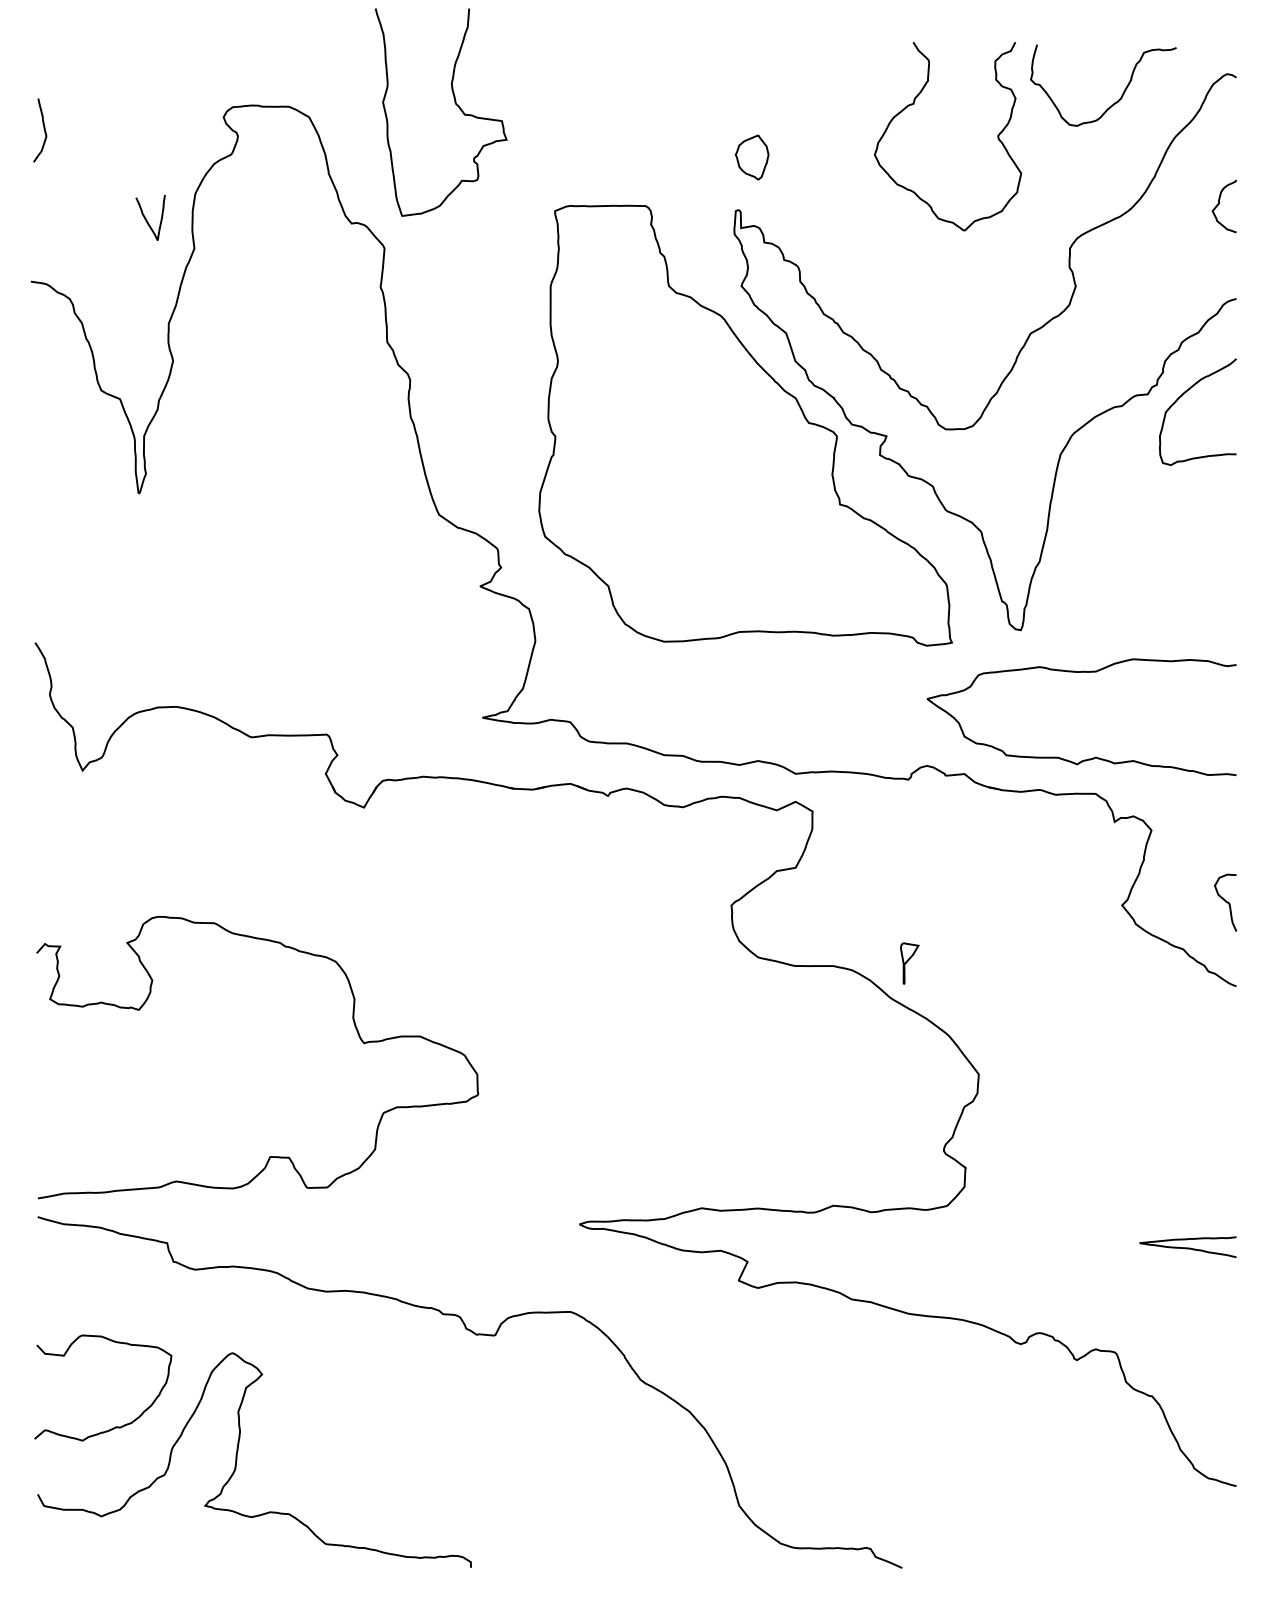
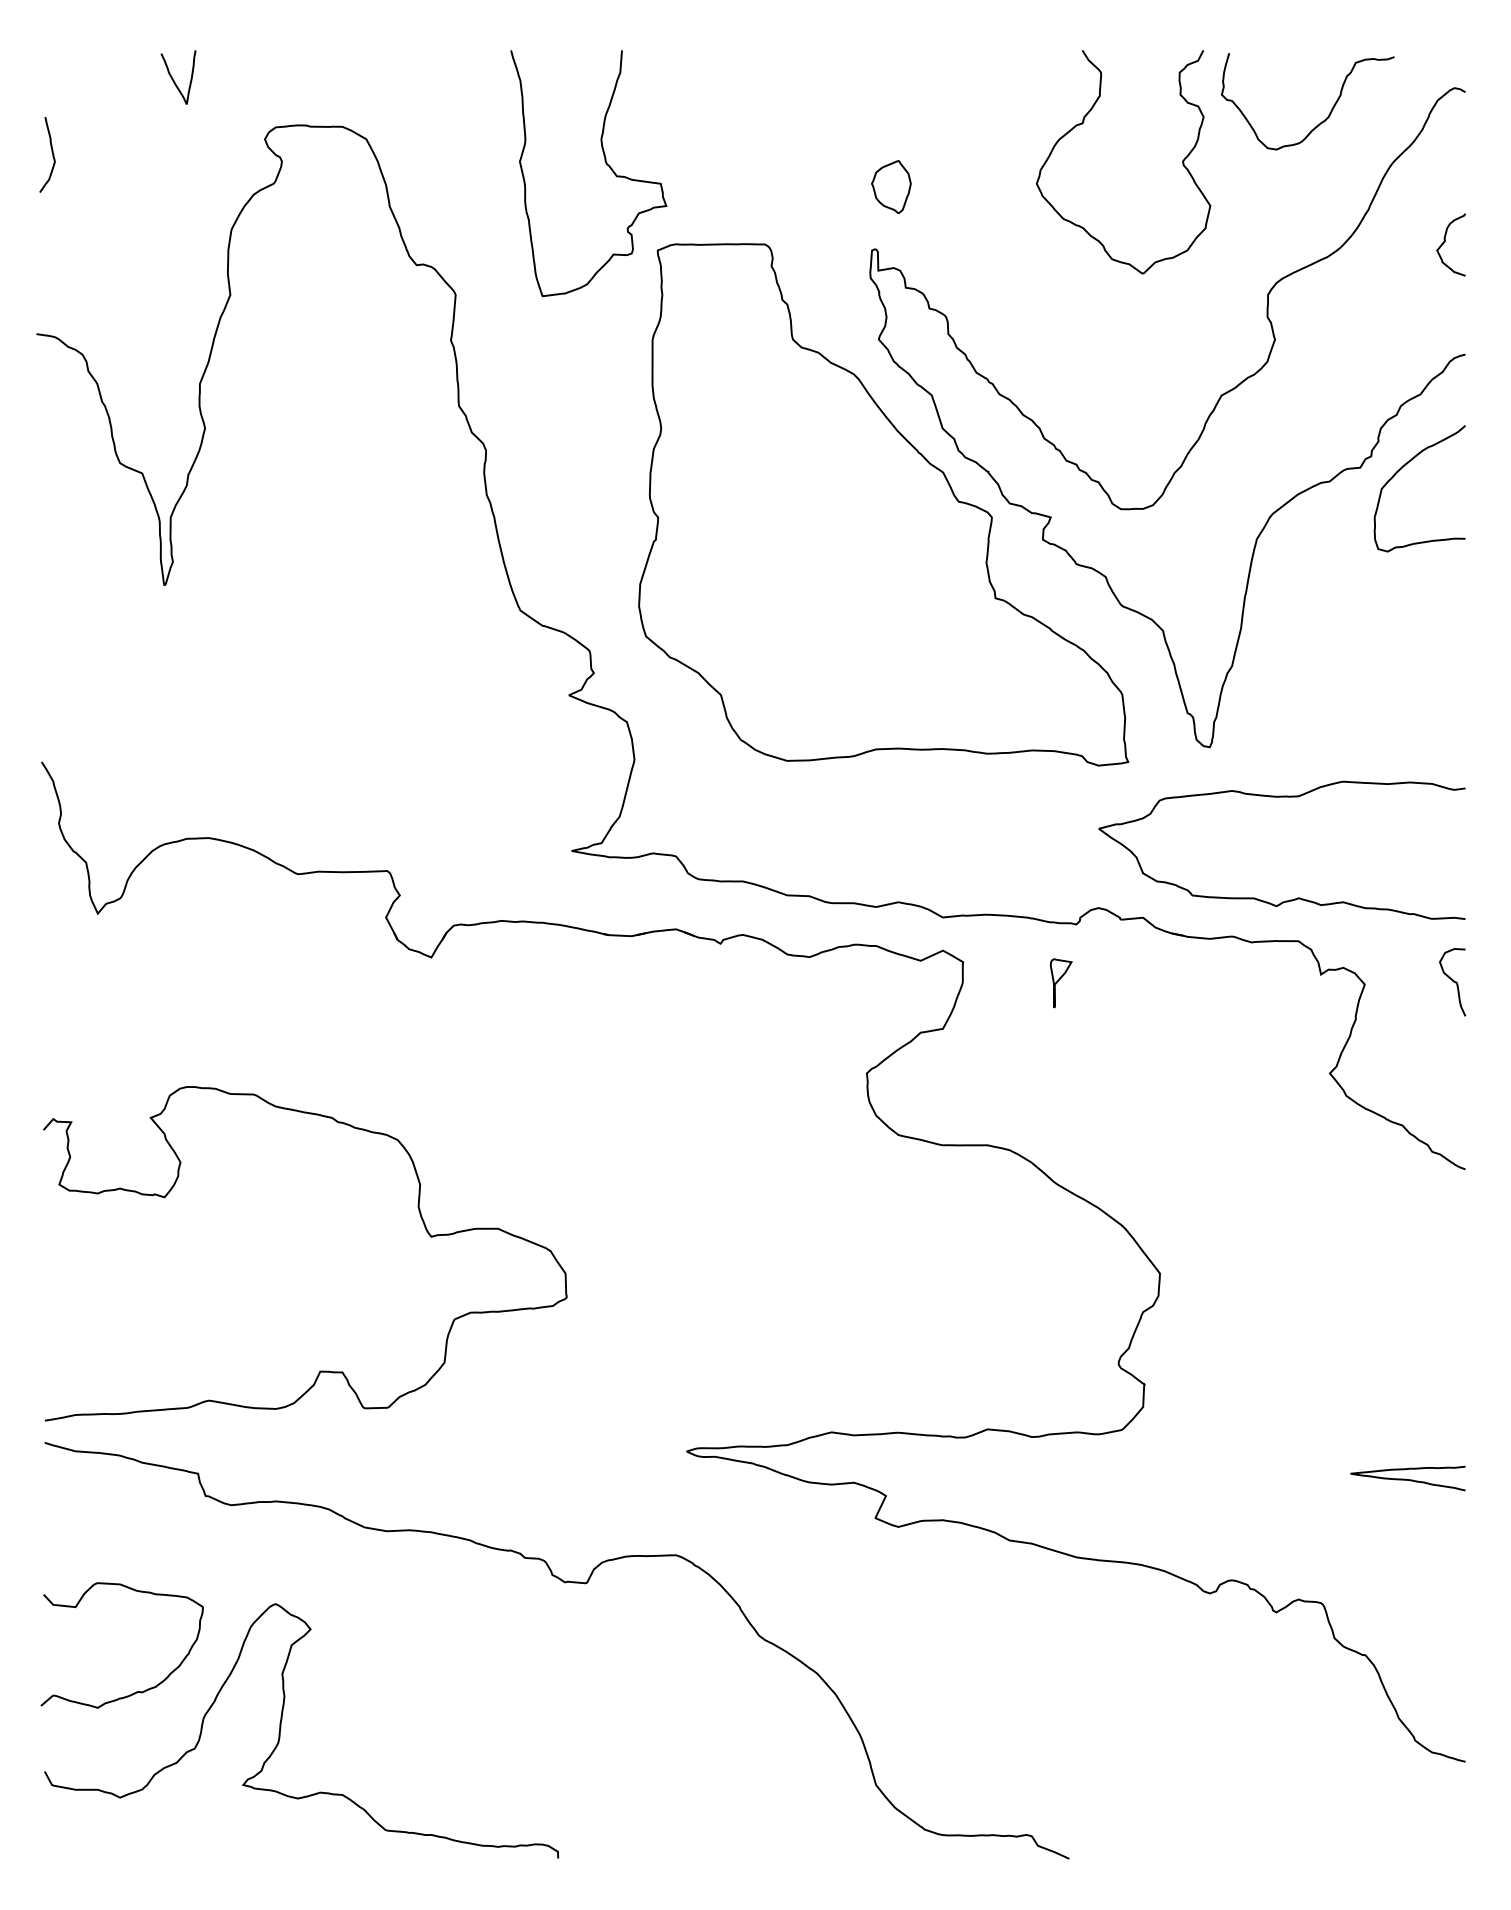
curve: (455, 103) -> (605, 163), moved
curve: (147, 220) -> (174, 80), moved
curve: (1225, 902) -> (1452, 981), moved
part: (909, 963) -> (1060, 983), moved

